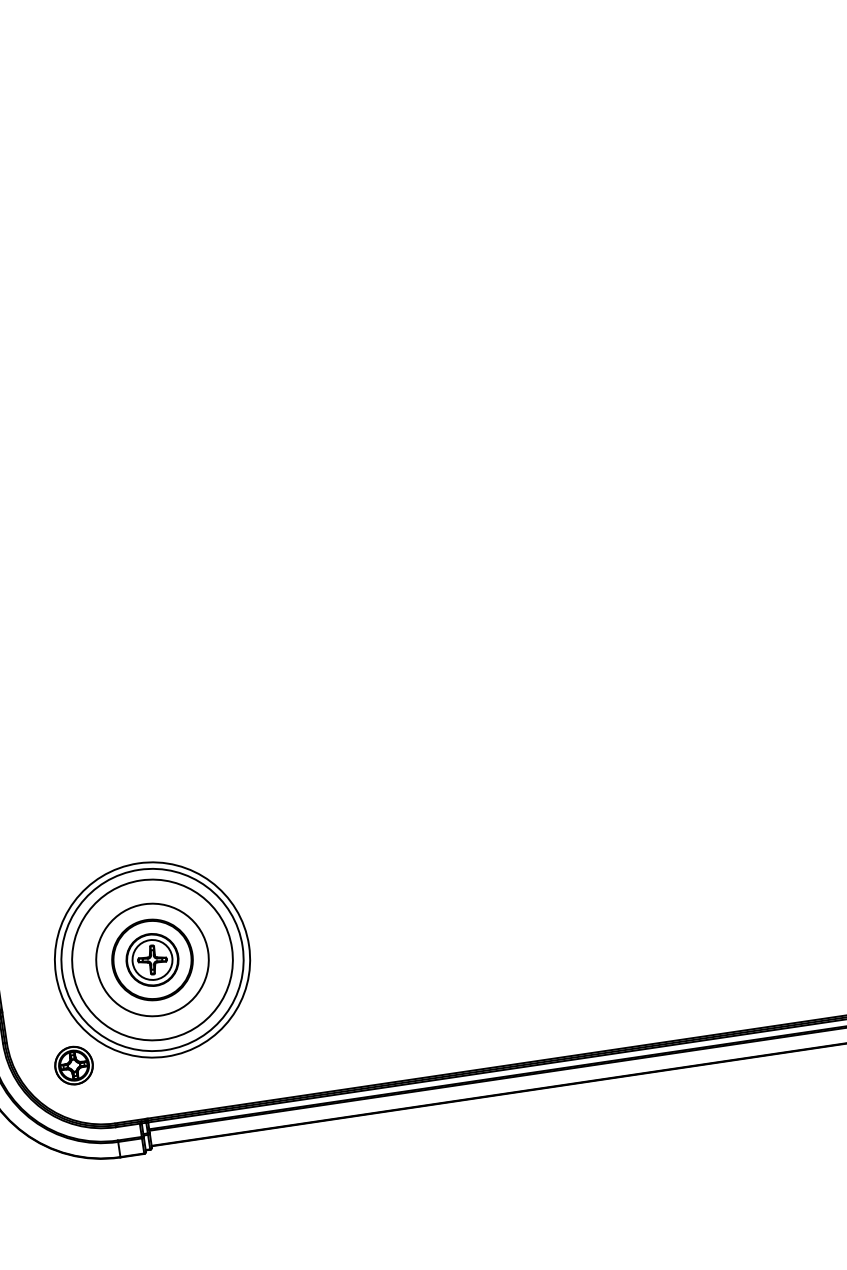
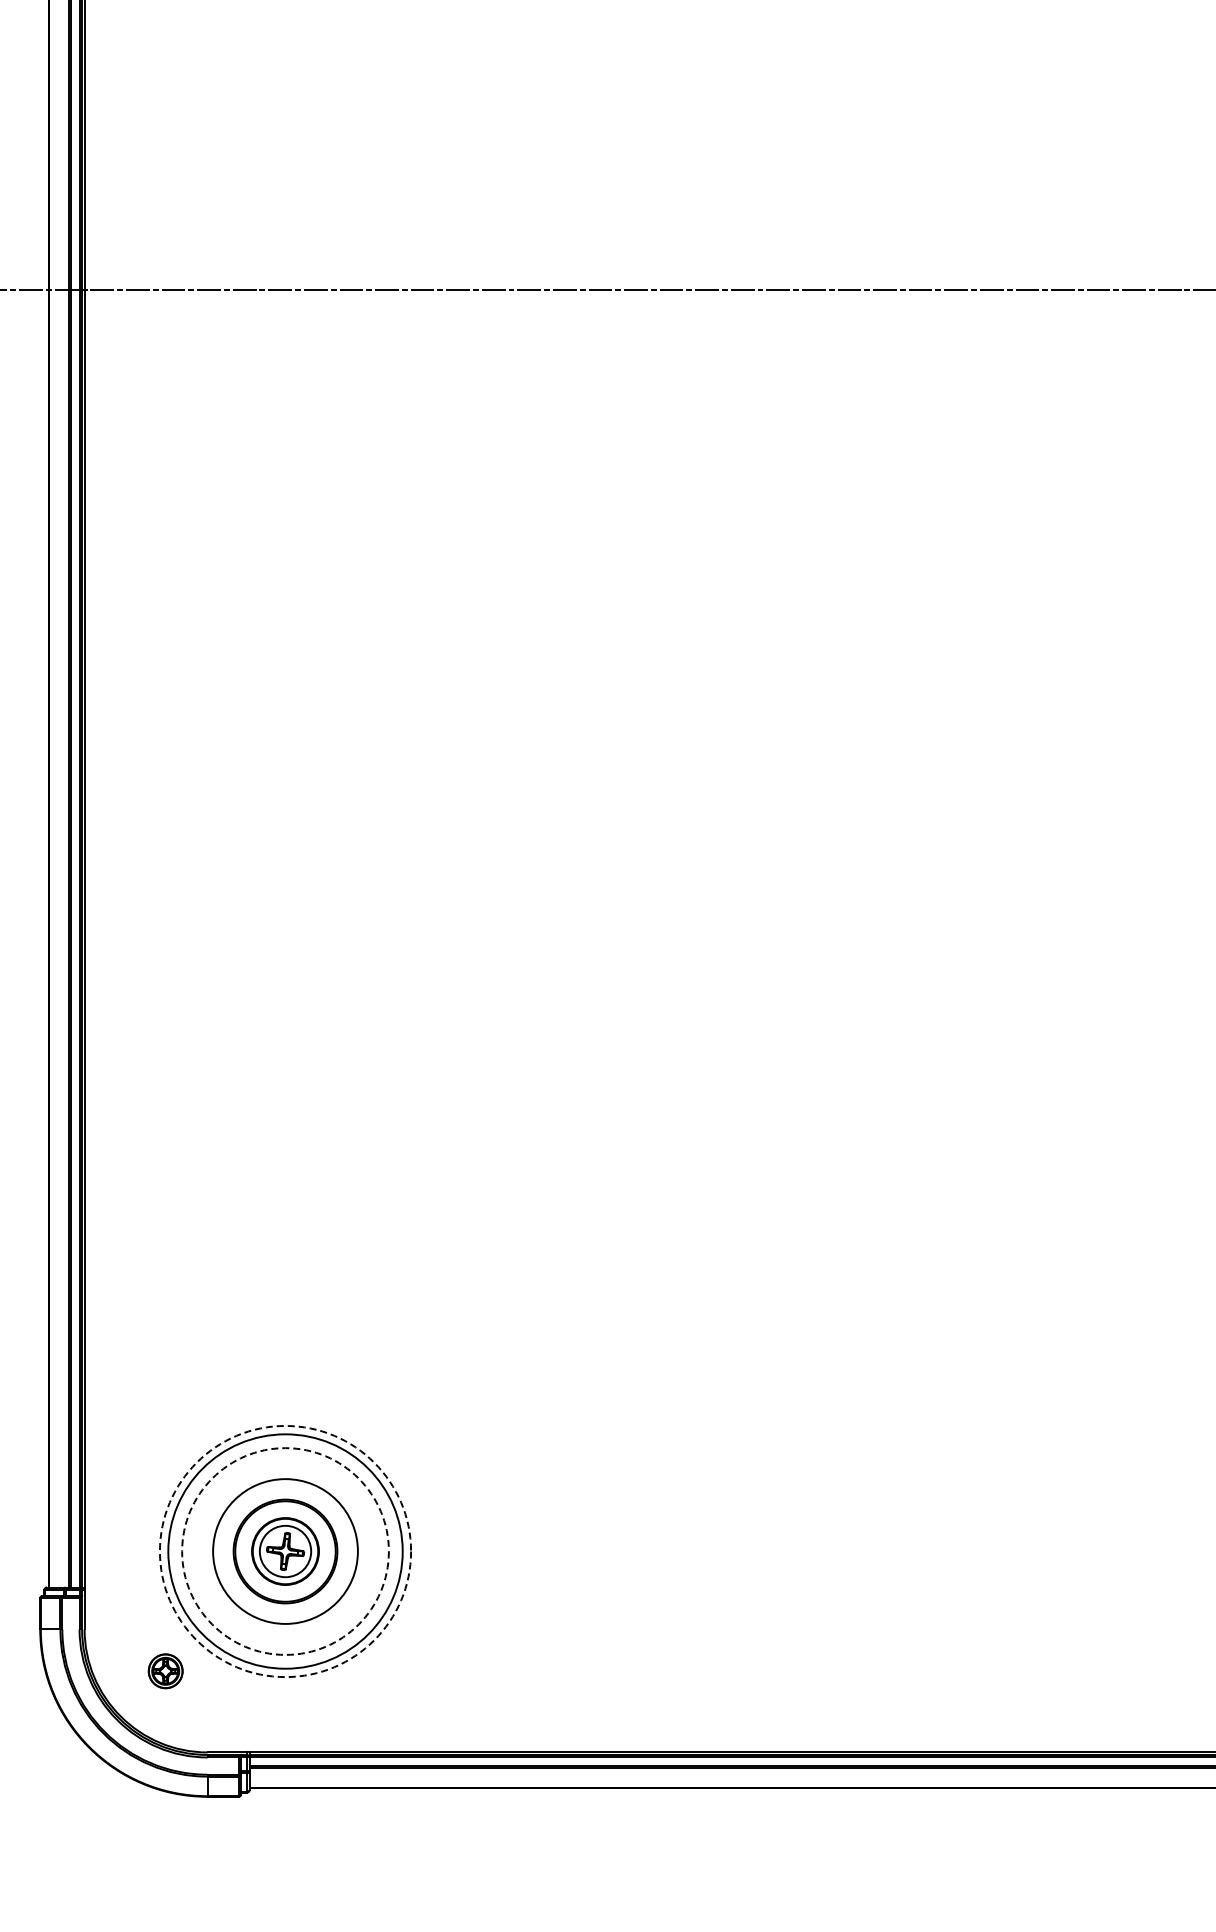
circle: (152, 959) -> (285, 1551), solid -> dashed
circle: (152, 959) -> (285, 1551), solid -> dashed
part: (73, 1065) -> (165, 1671), size x0.7

